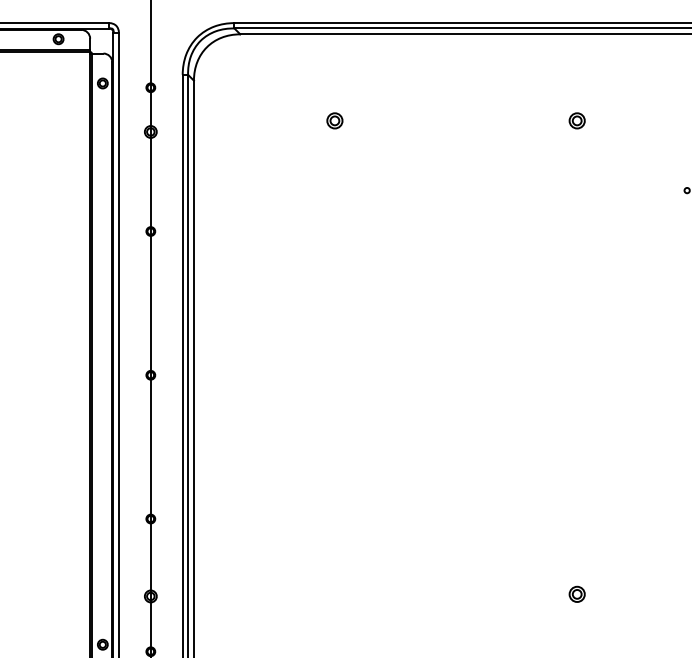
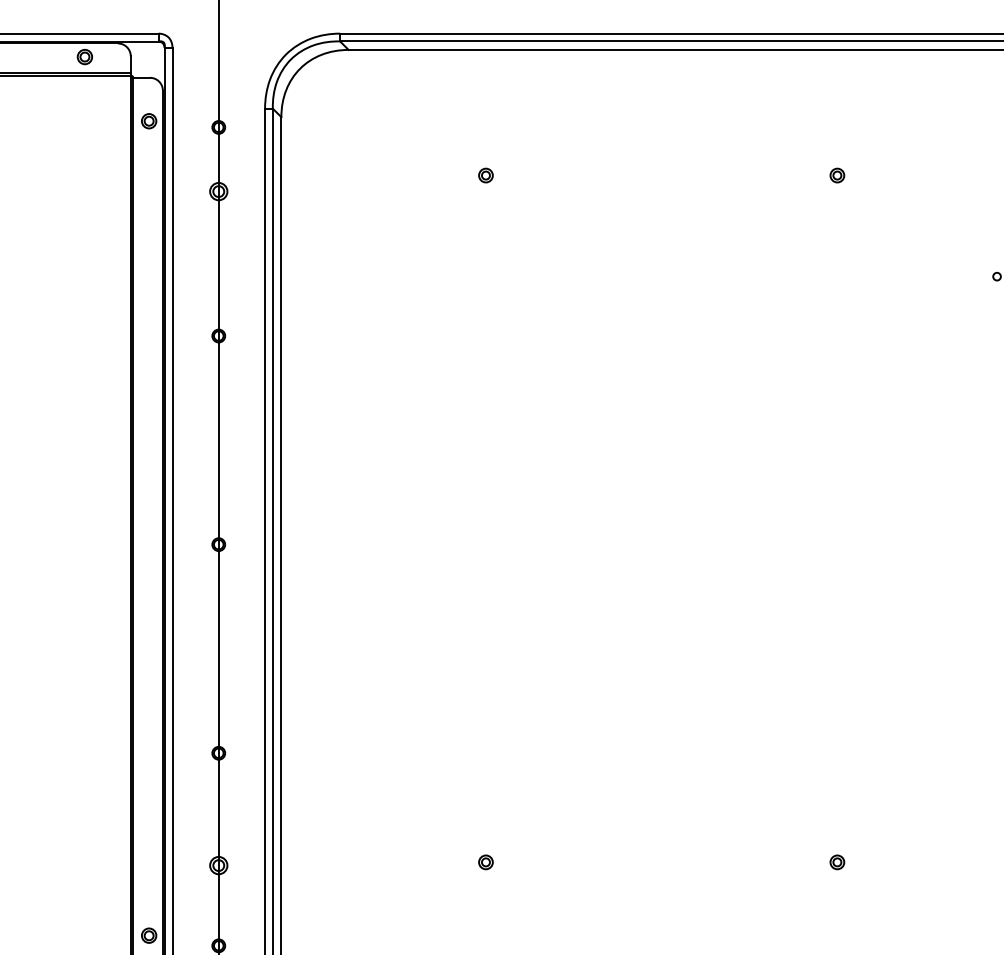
part: (334, 120) -> (485, 174), size x0.62
part: (576, 120) -> (836, 174), size x0.62
part: (334, 593) -> (485, 861), added
part: (576, 593) -> (836, 861), size x0.62

